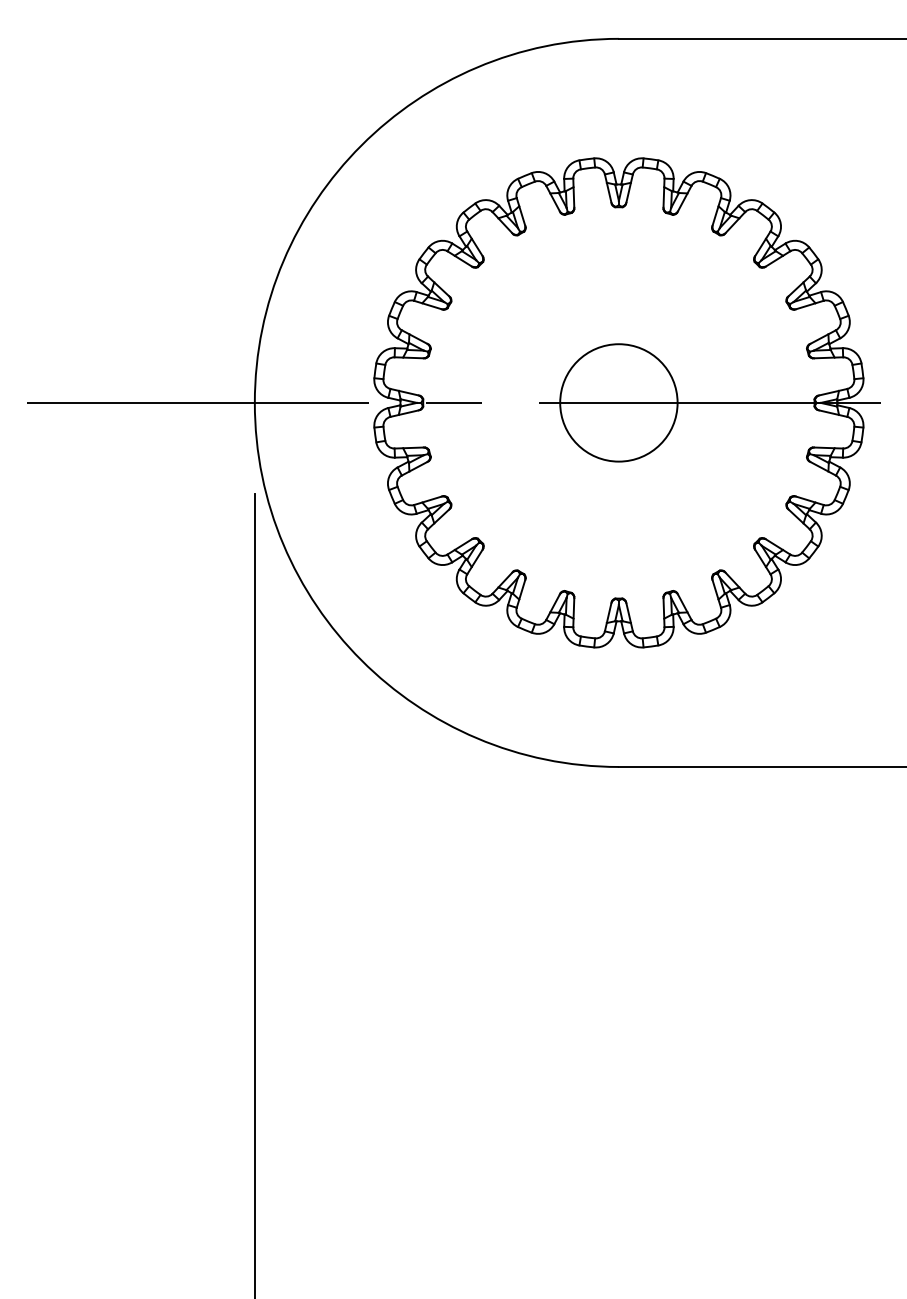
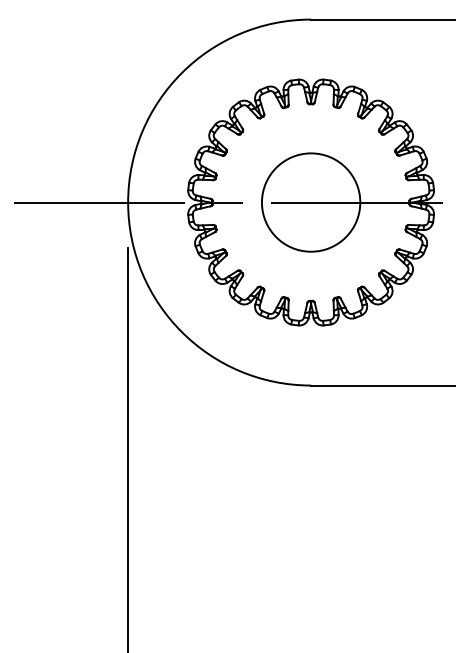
circle: (617, 402) -> (310, 202), size x1.67

